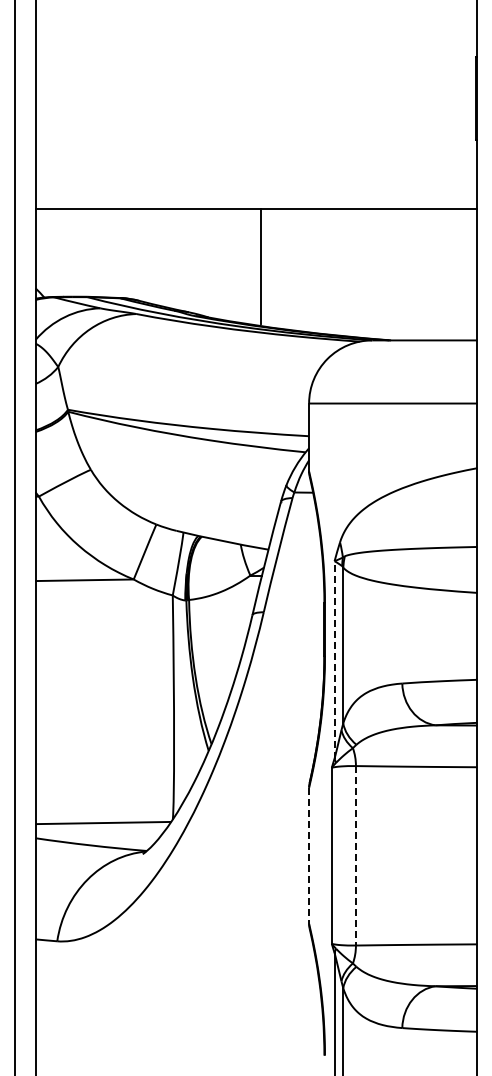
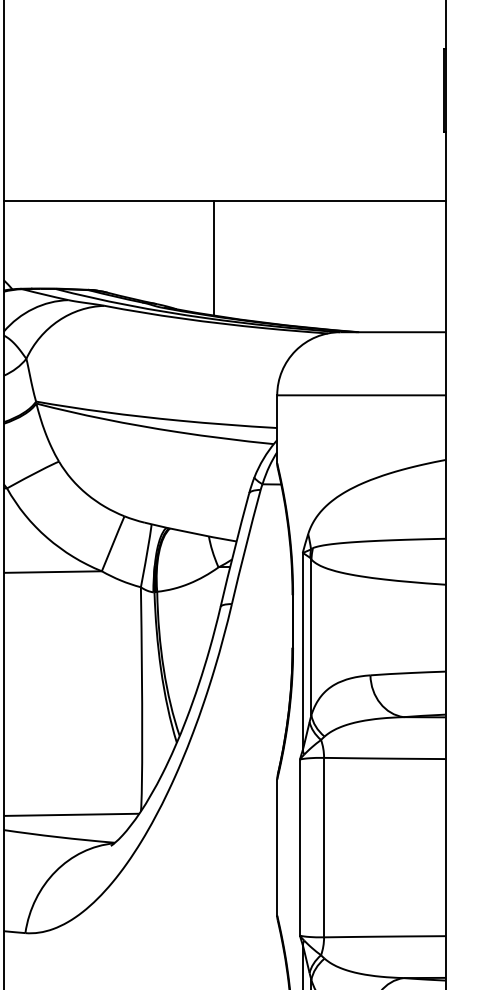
line: (260, 266) -> (213, 258), moved
line: (334, 659) -> (302, 651), dashed -> solid
line: (355, 855) -> (323, 847), dashed -> solid
line: (309, 856) -> (277, 848), dashed -> solid

